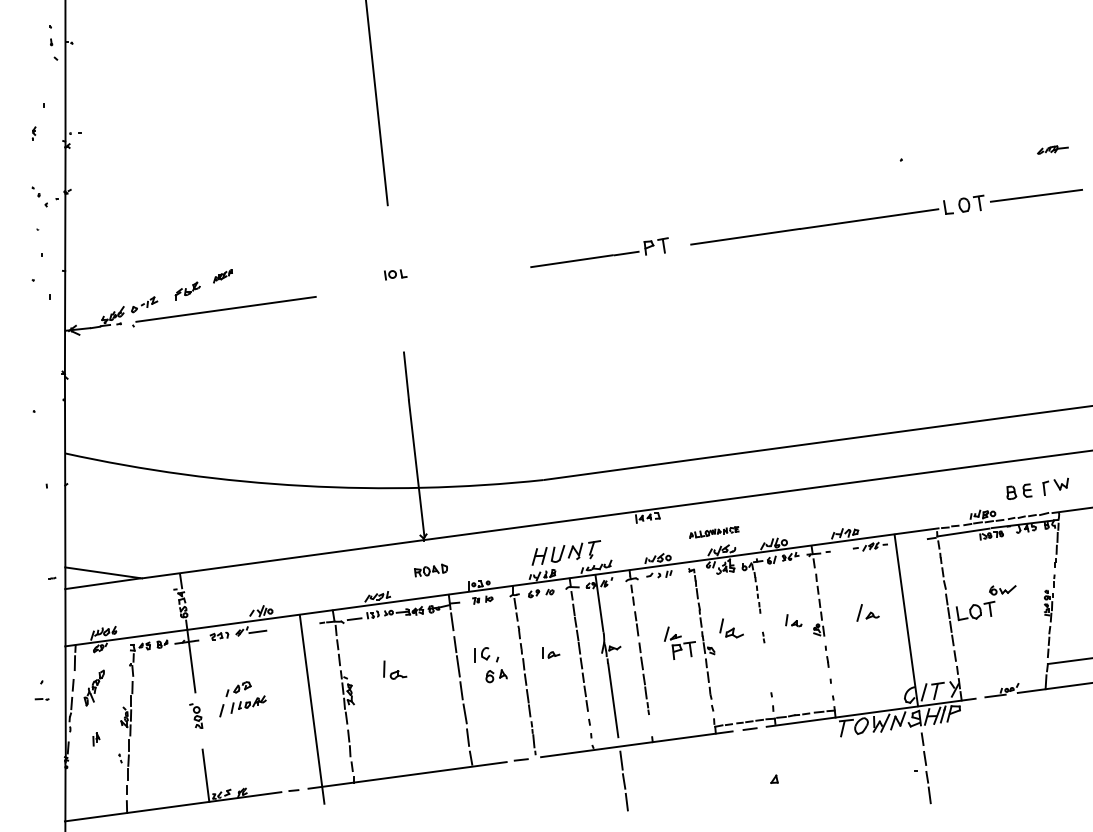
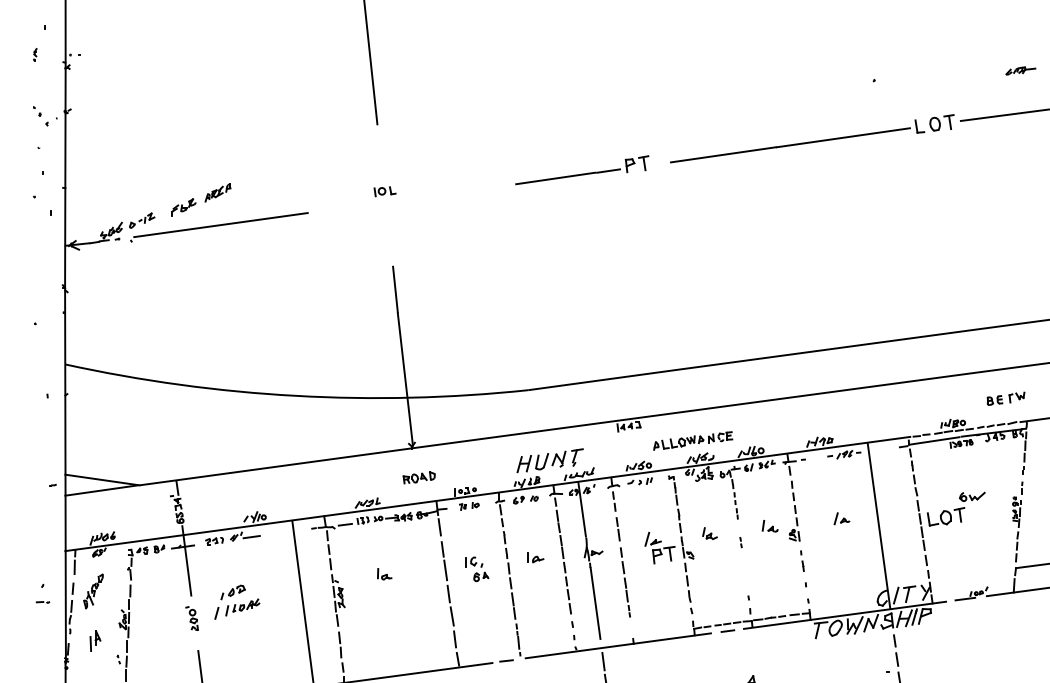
part: (222, 276) -> (217, 193), size x1.43
part: (1037, 488) -> (1005, 398), size x0.62
part: (714, 532) -> (693, 440), size x1.67
part: (867, 612) -> (841, 518), size x0.71
part: (731, 627) -> (709, 532), size x0.62
part: (491, 665) -> (477, 569), size x0.71
part: (395, 670) -> (384, 574), size x0.62
part: (96, 739) -> (95, 641), size x1.67

